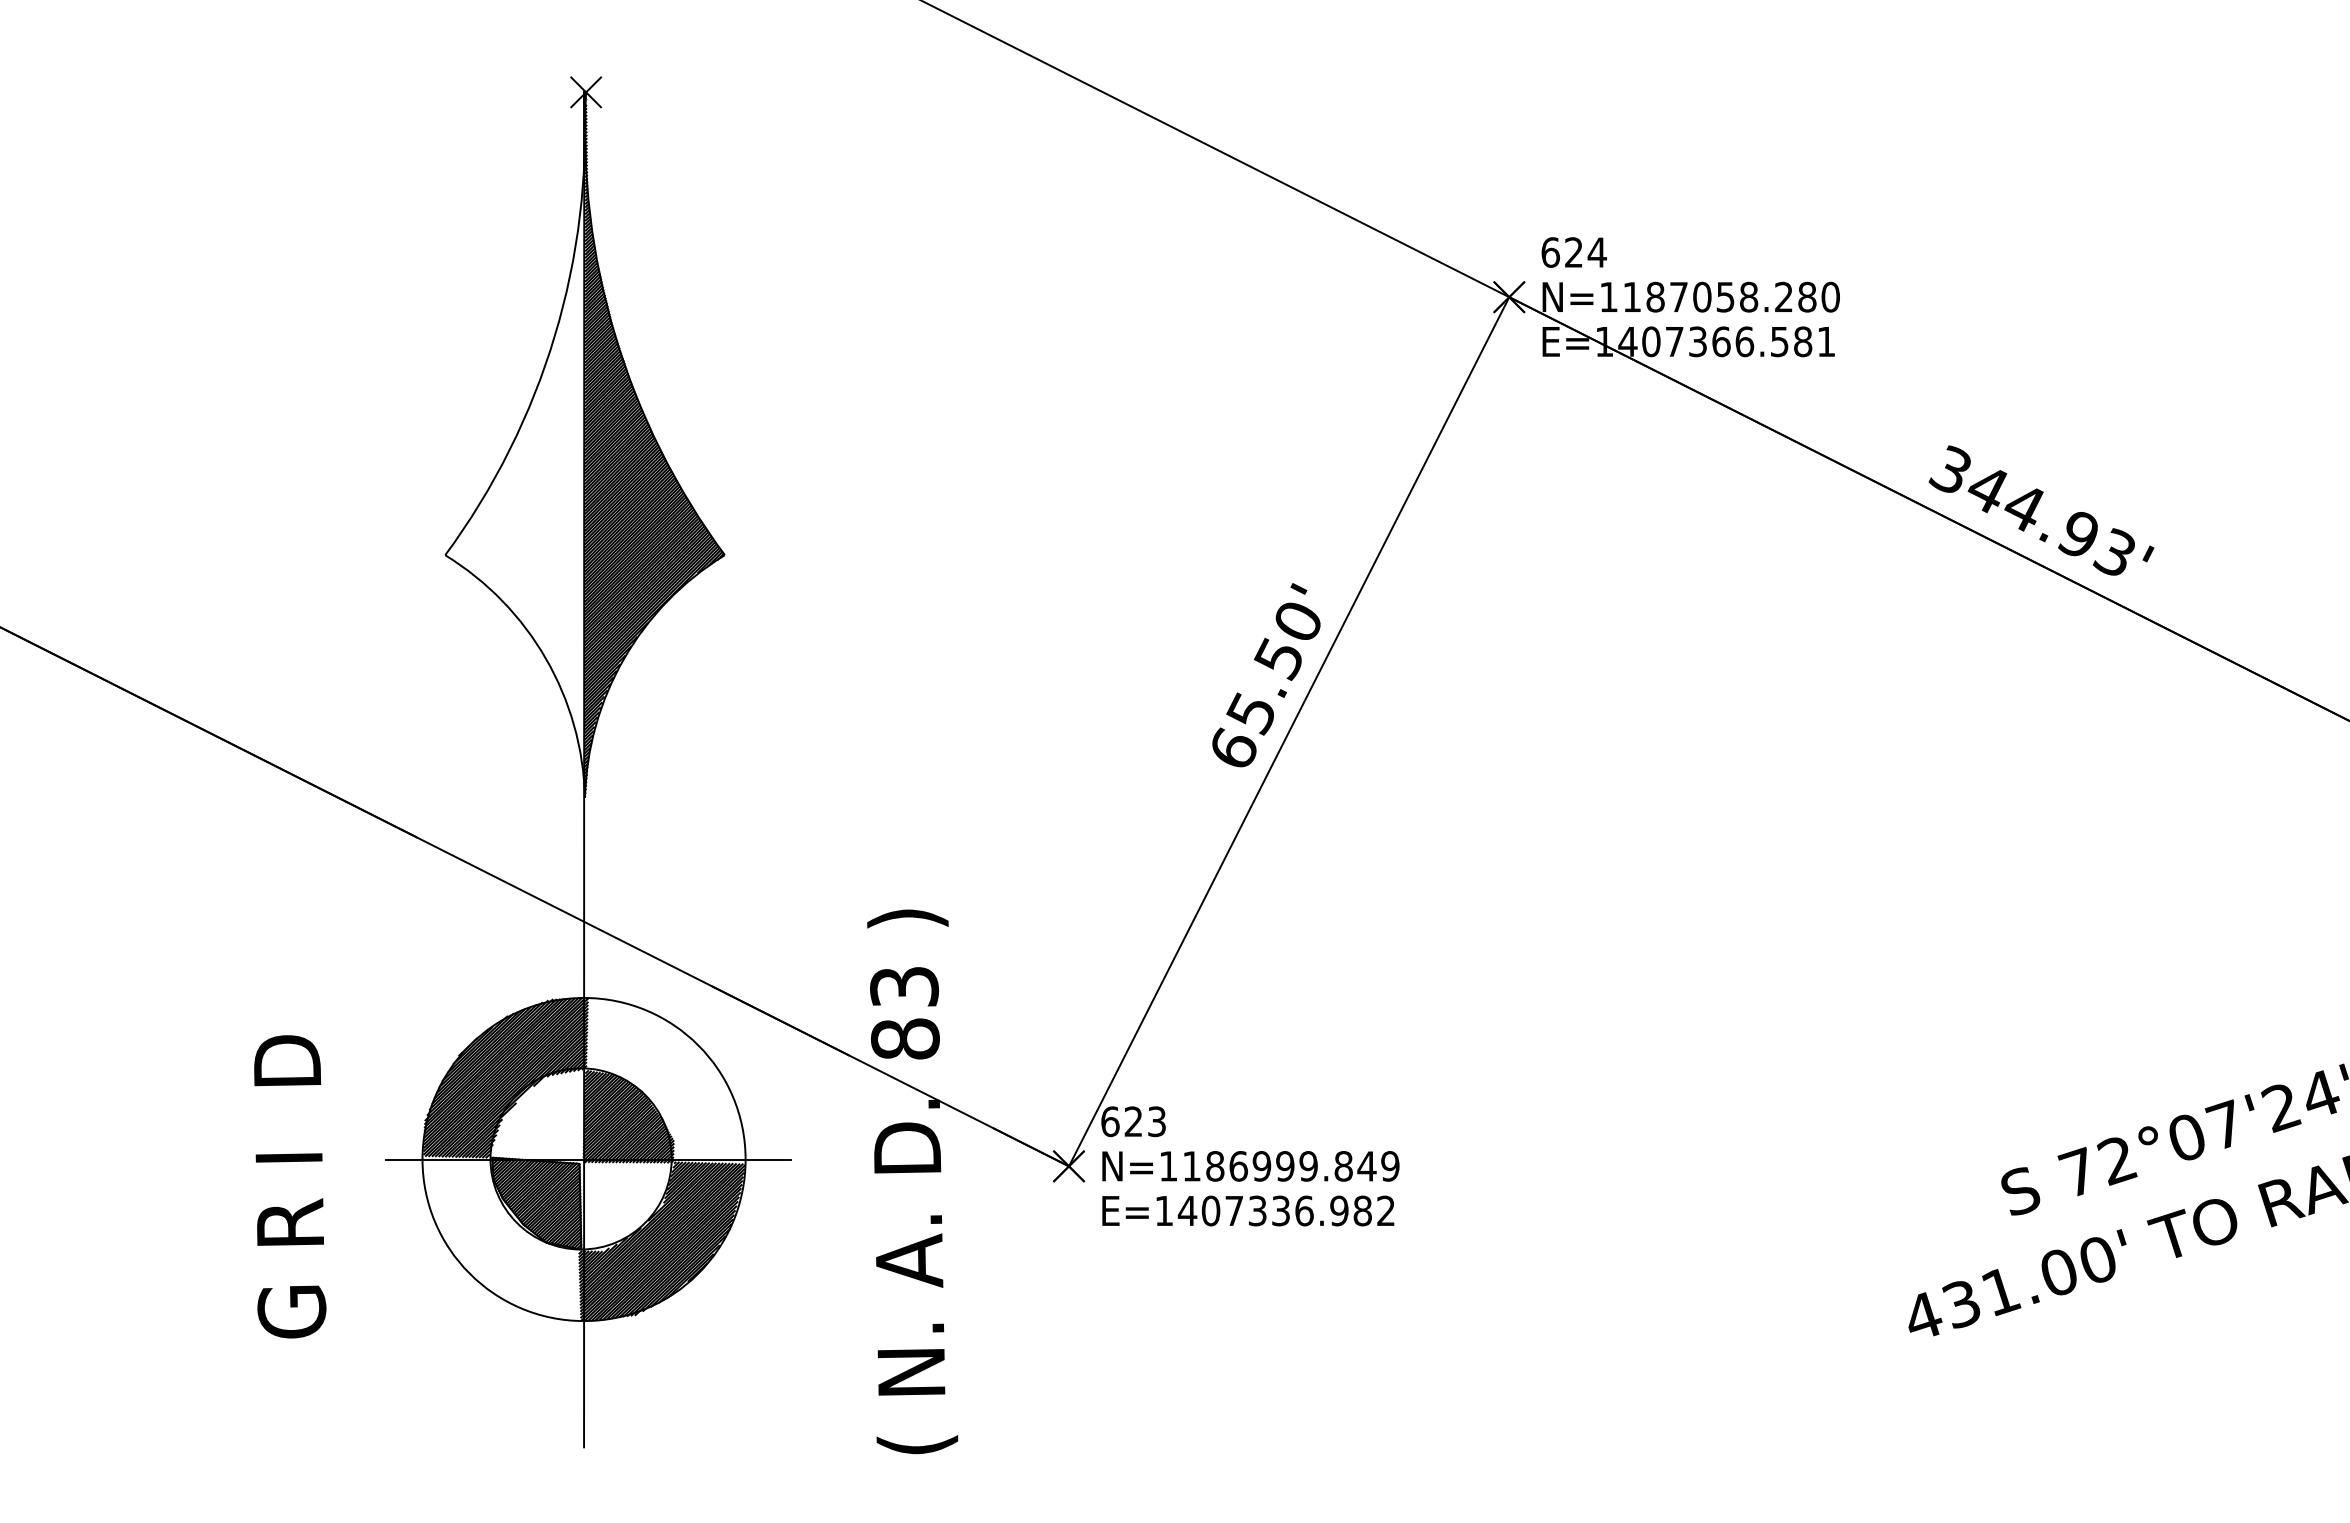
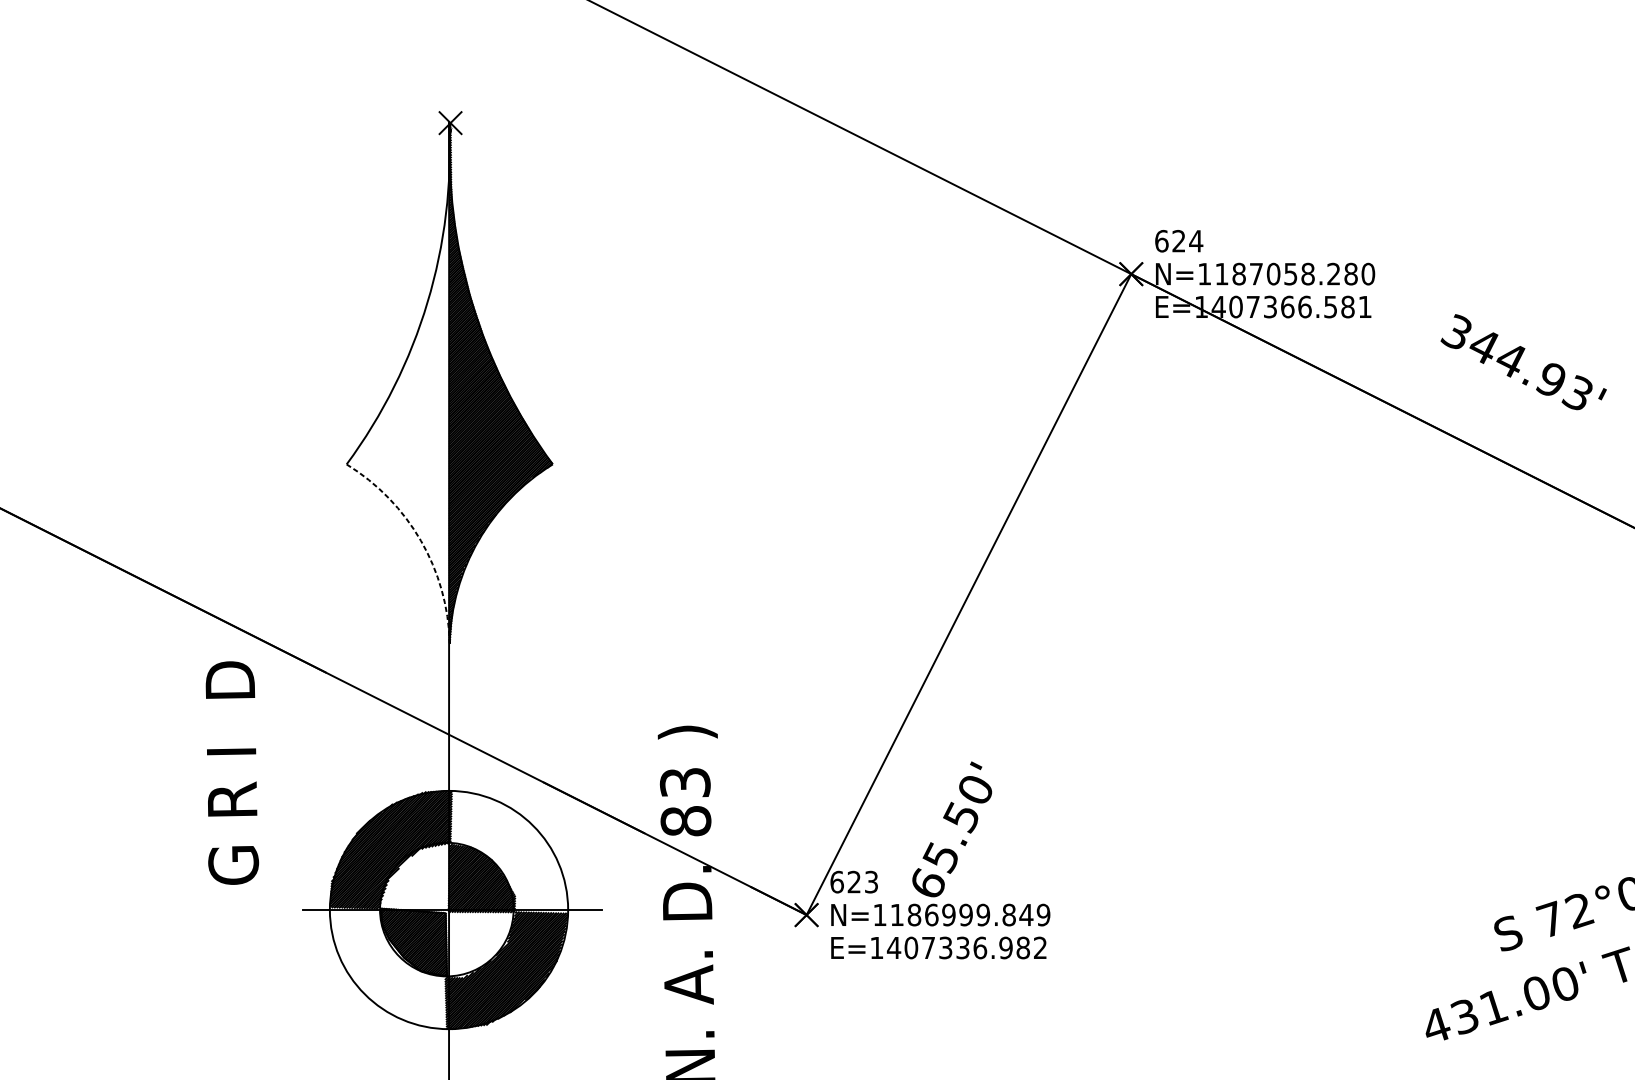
text: (2041, 510) -> (1523, 362), moved
arc: (545, 658) -> (420, 540), solid -> dashed
text: (1266, 675) -> (952, 829), moved
text: (290, 1186) -> (232, 772), moved

